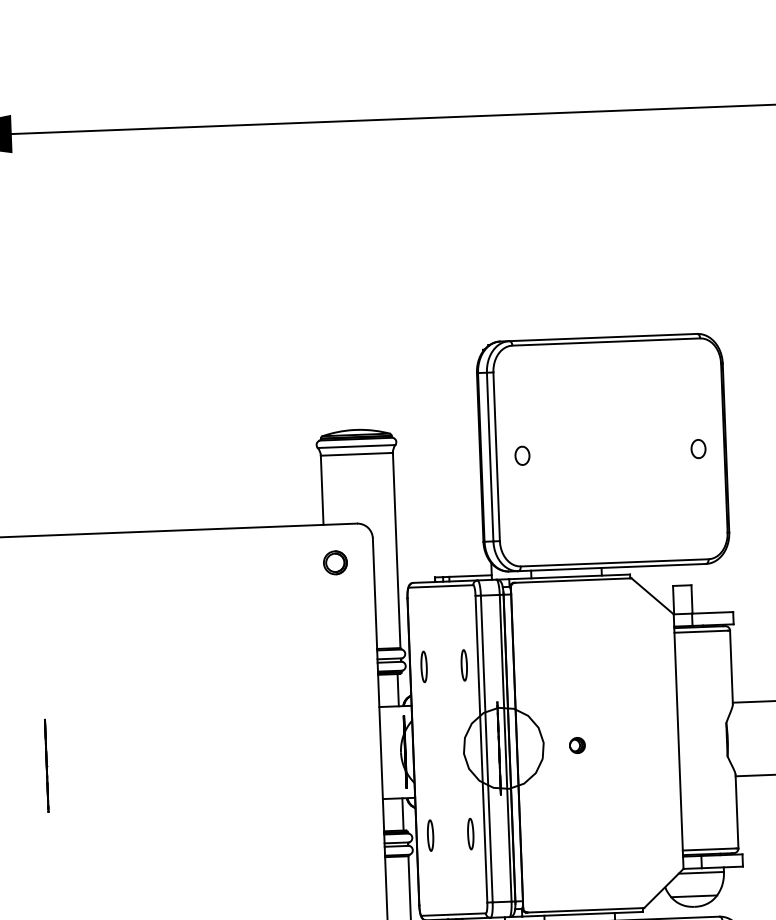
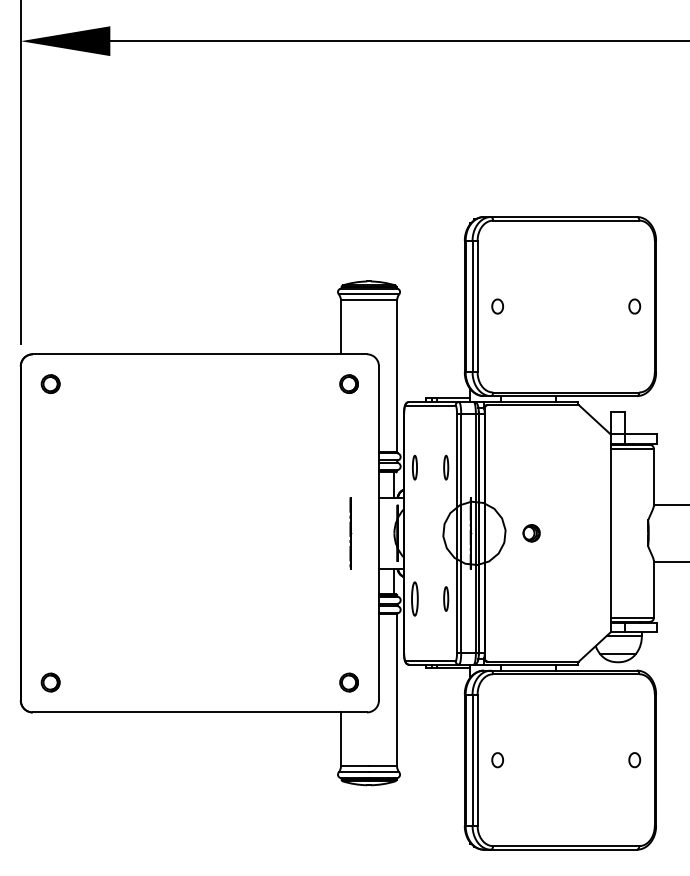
part: (577, 745) -> (531, 533), size x1.4
line: (46, 766) -> (350, 533), moved
part: (430, 834) -> (414, 598), size x1.4

